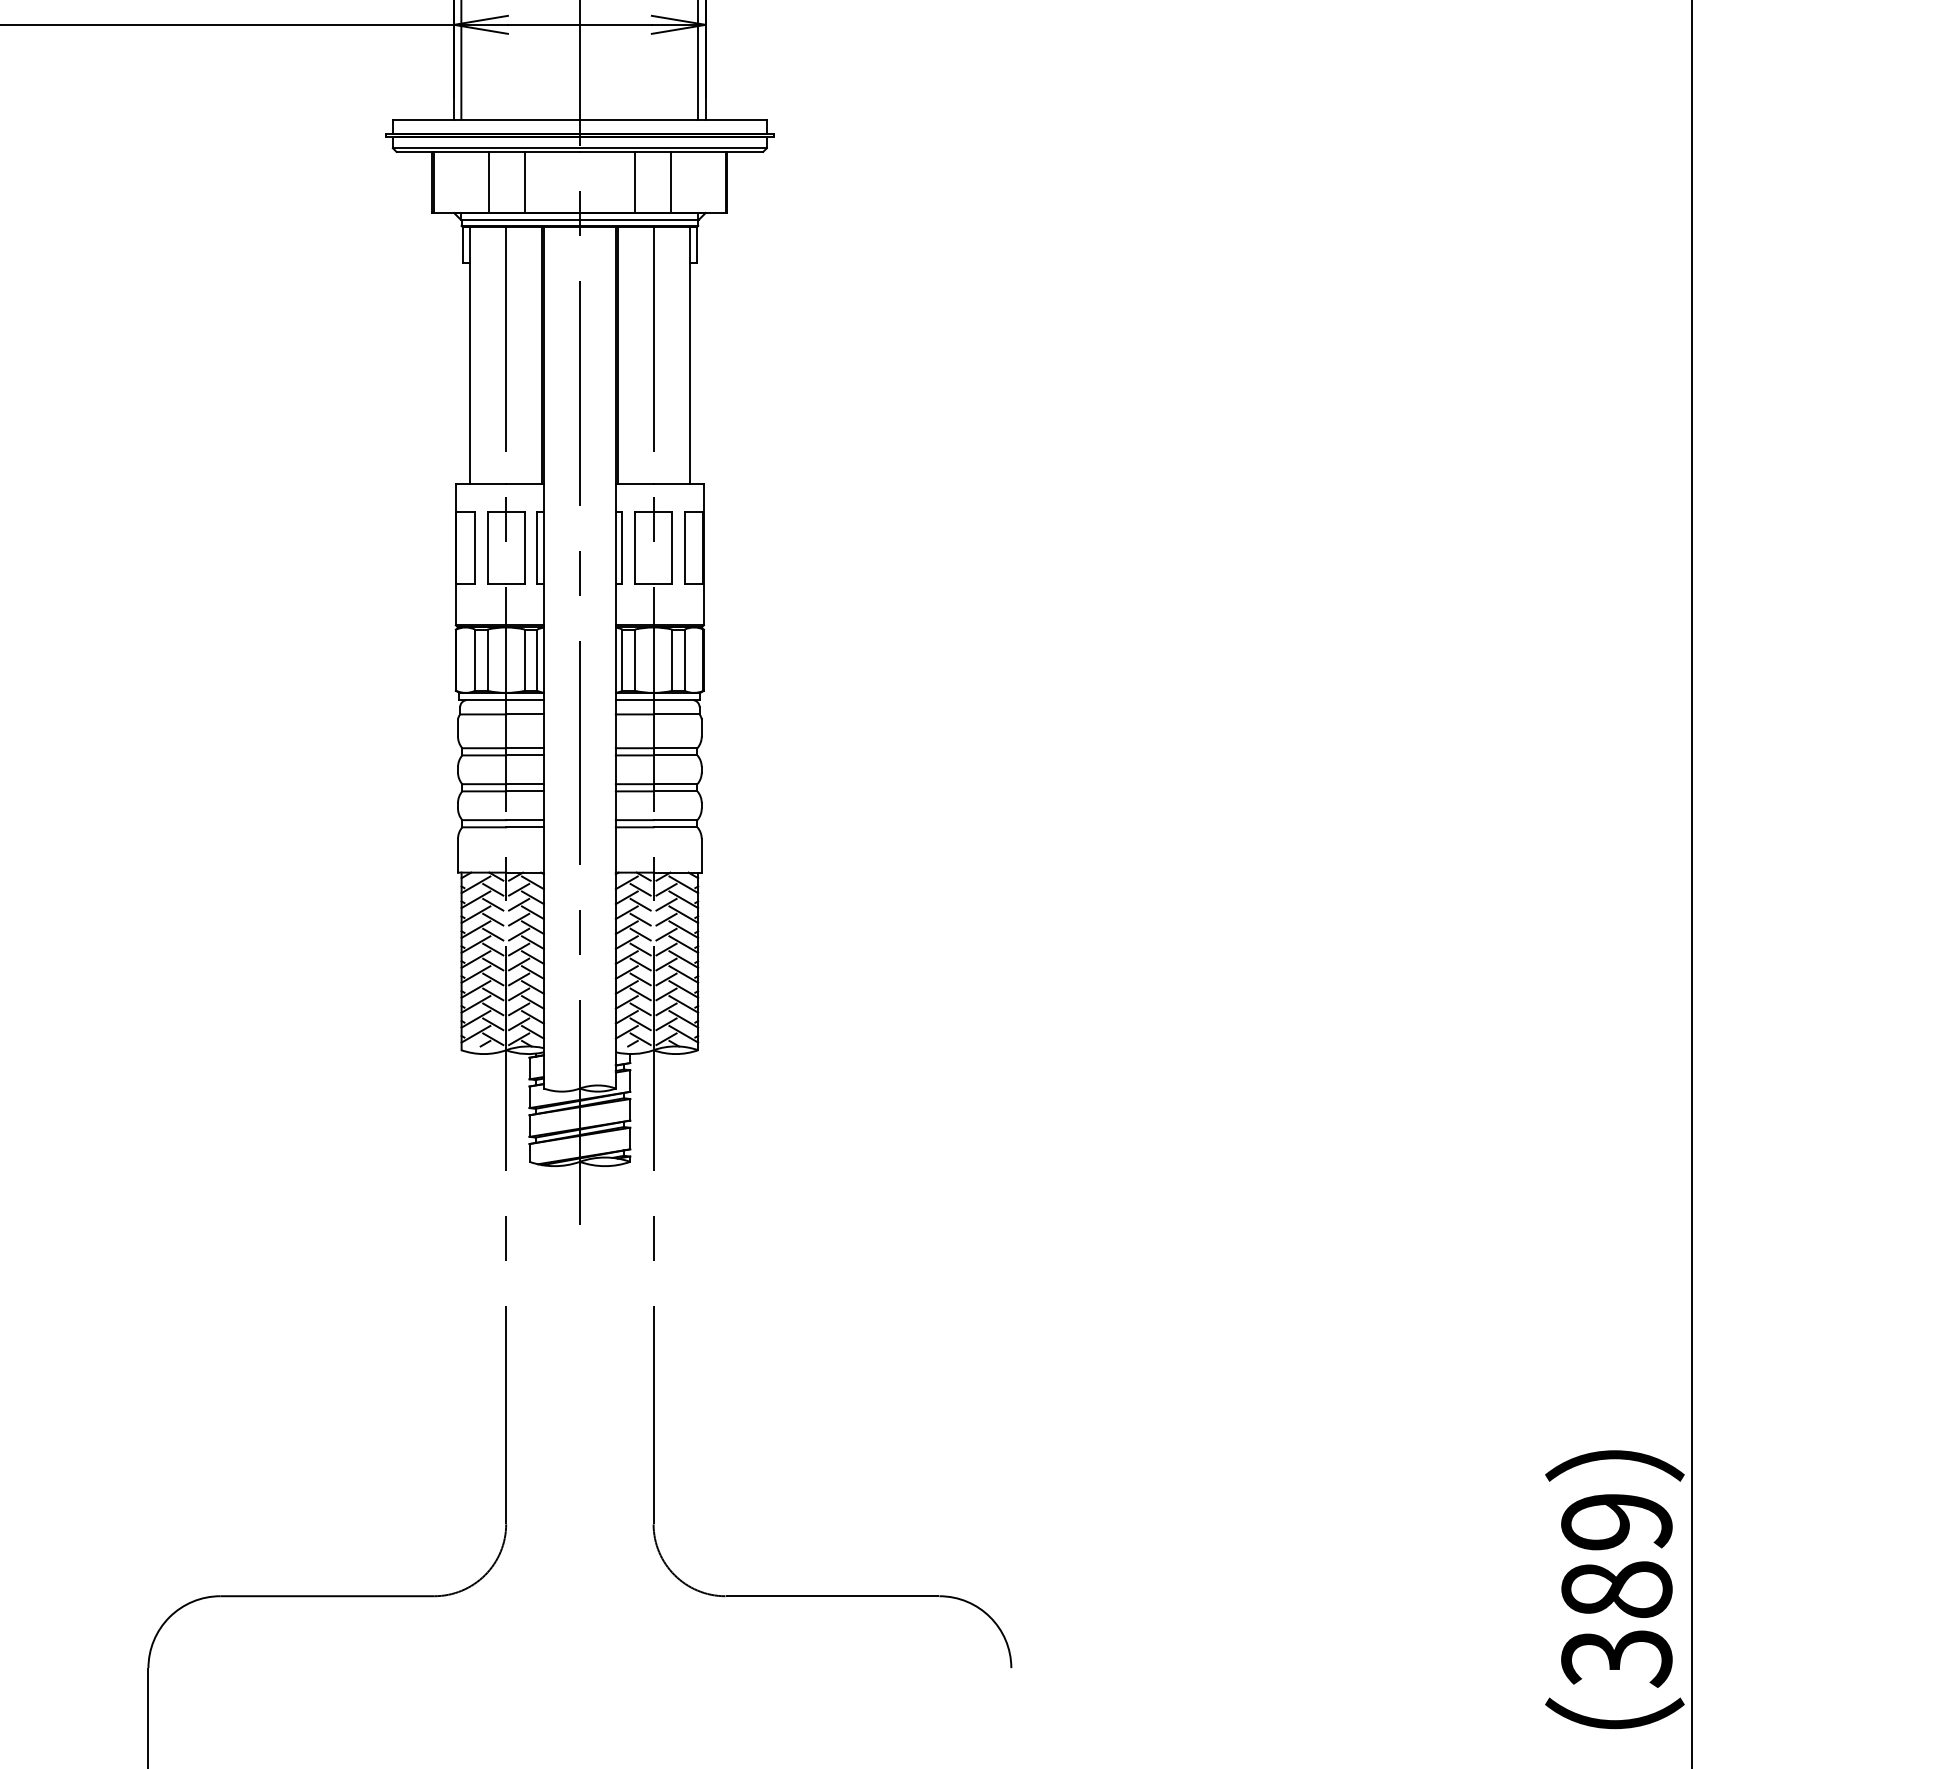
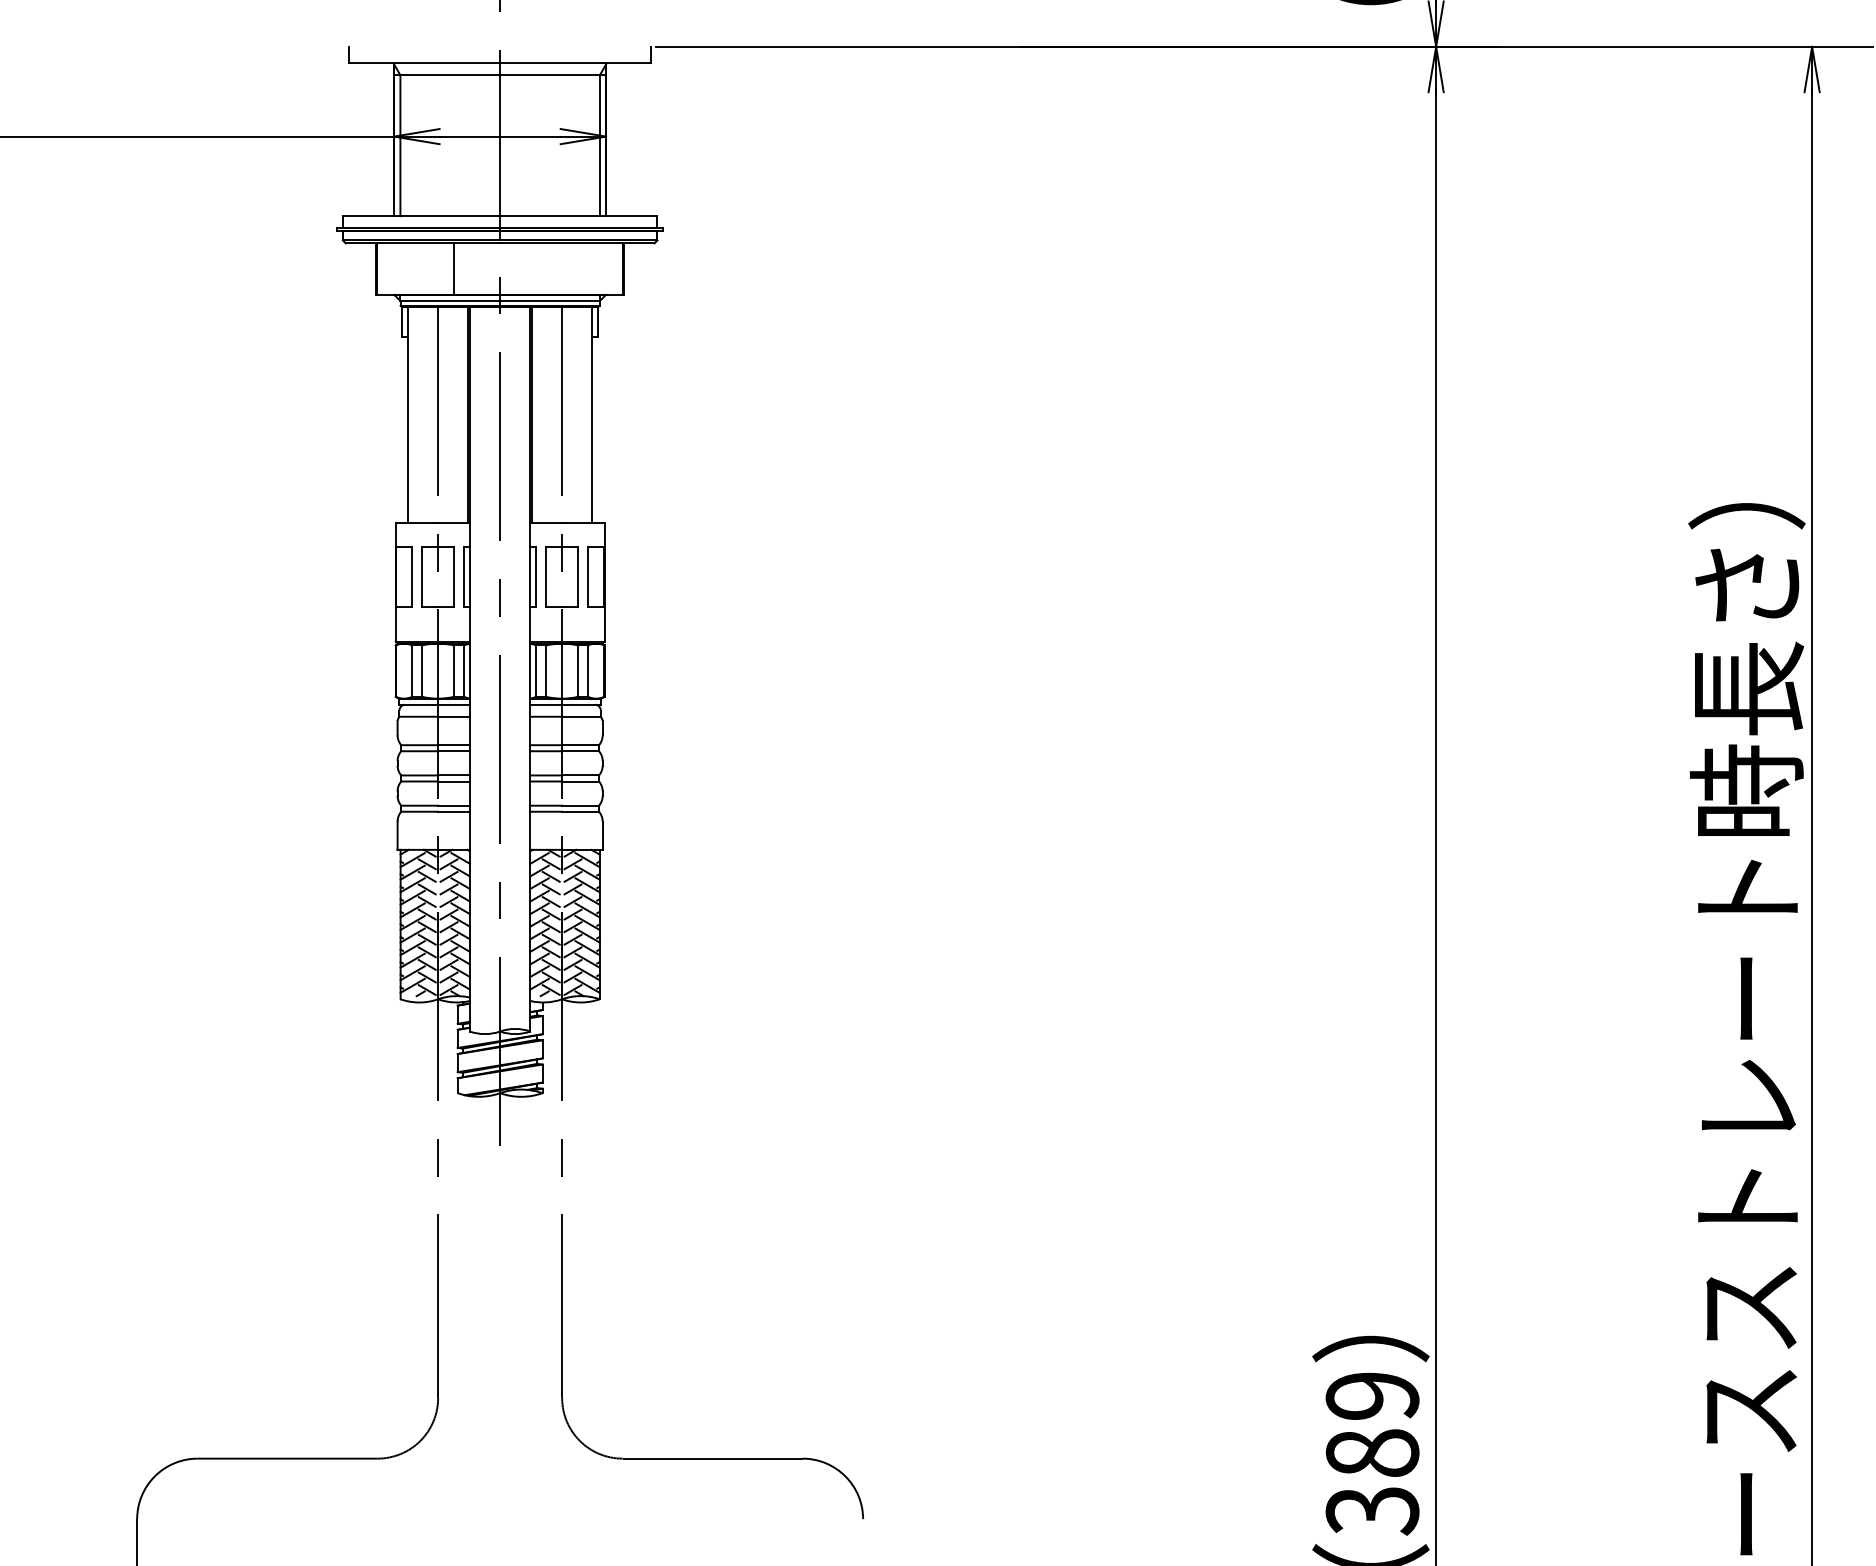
line: (488, 181) -> (423, 268), removed
line: (634, 181) -> (546, 268), removed
line: (670, 181) -> (576, 268), removed

